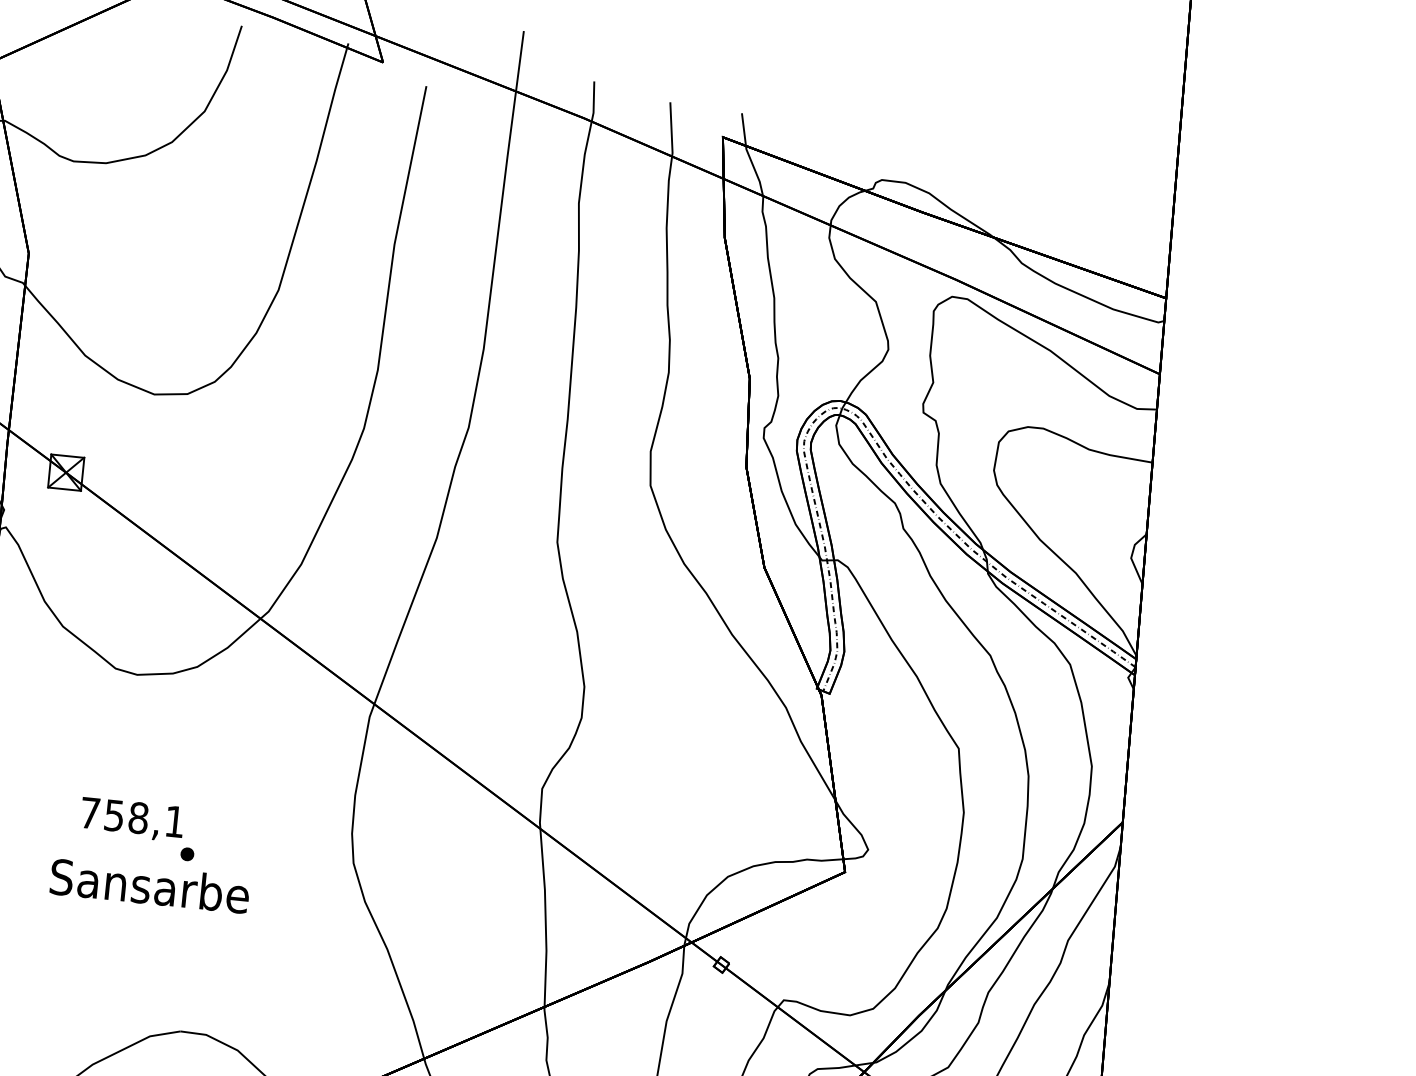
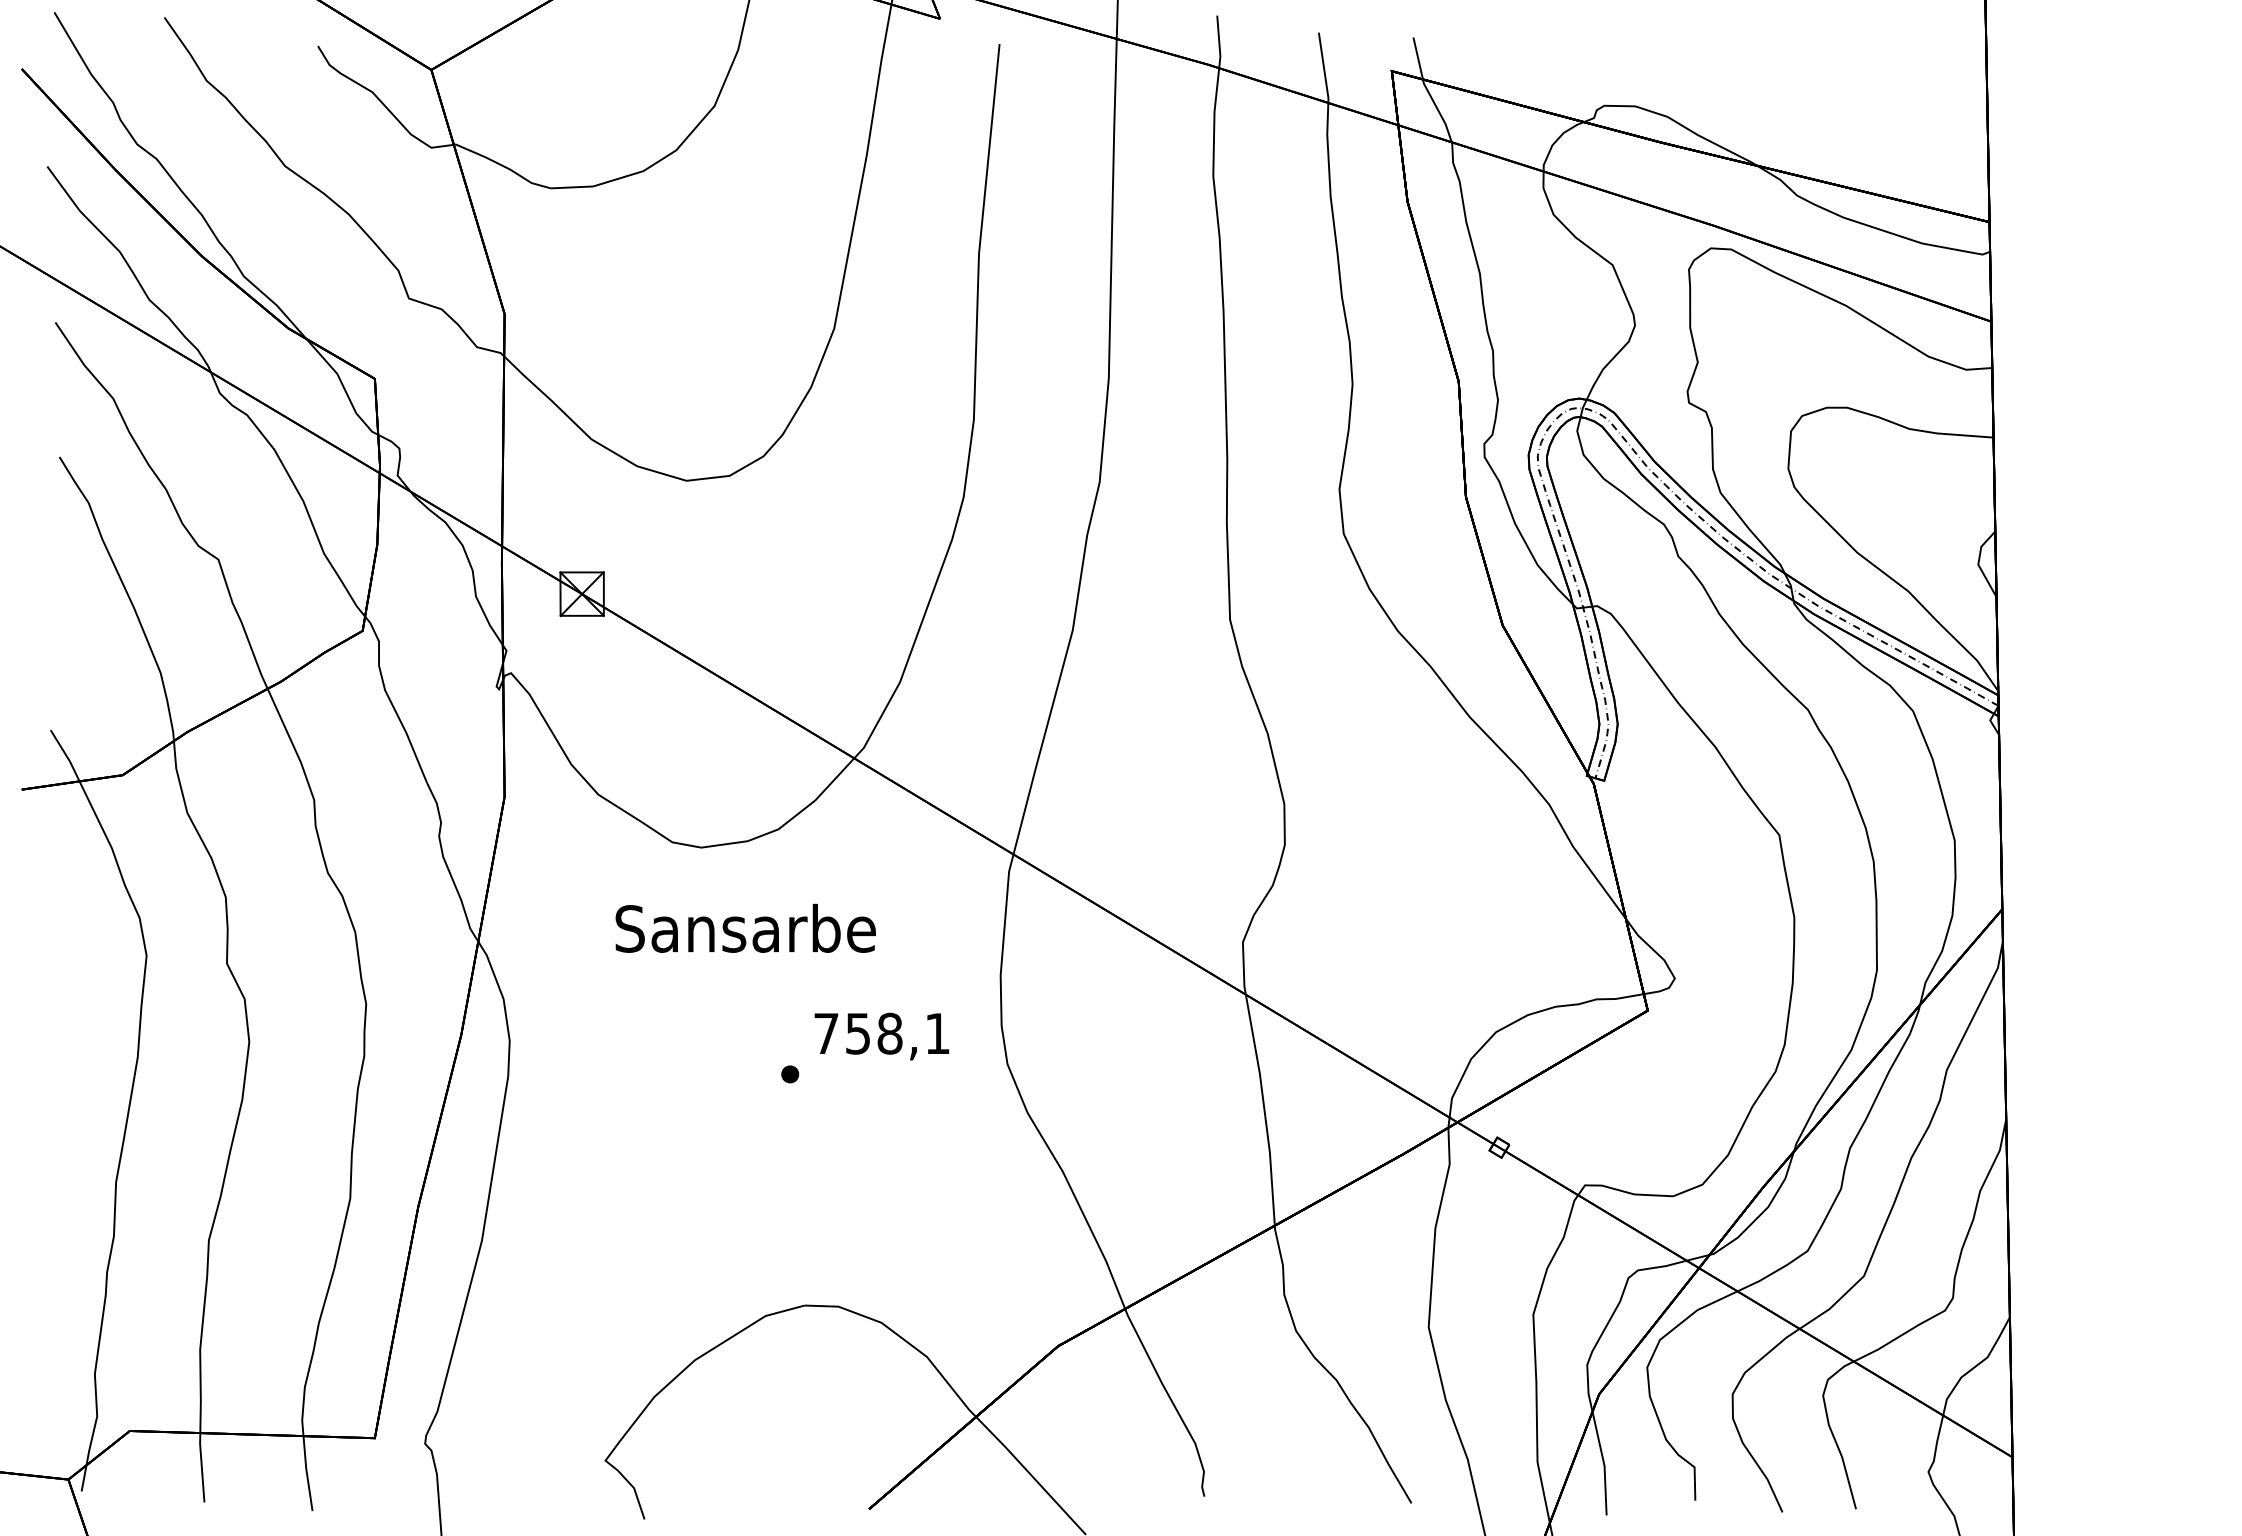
text: (131, 819) -> (881, 1036), moved
text: (149, 885) -> (745, 927), moved

